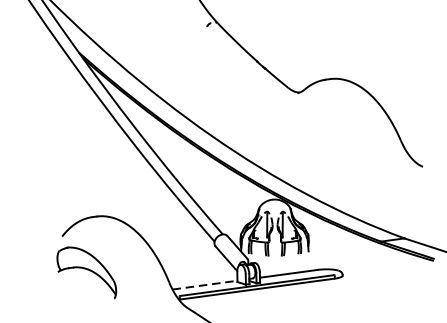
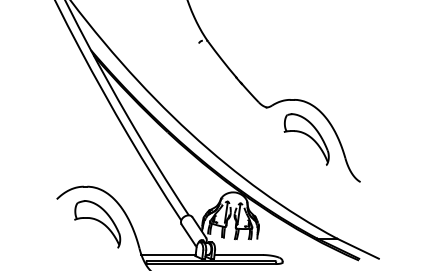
part: (351, 124) -> (306, 139), added
part: (86, 273) -> (97, 224), moved
line: (206, 285) -> (169, 255), dashed -> solid

